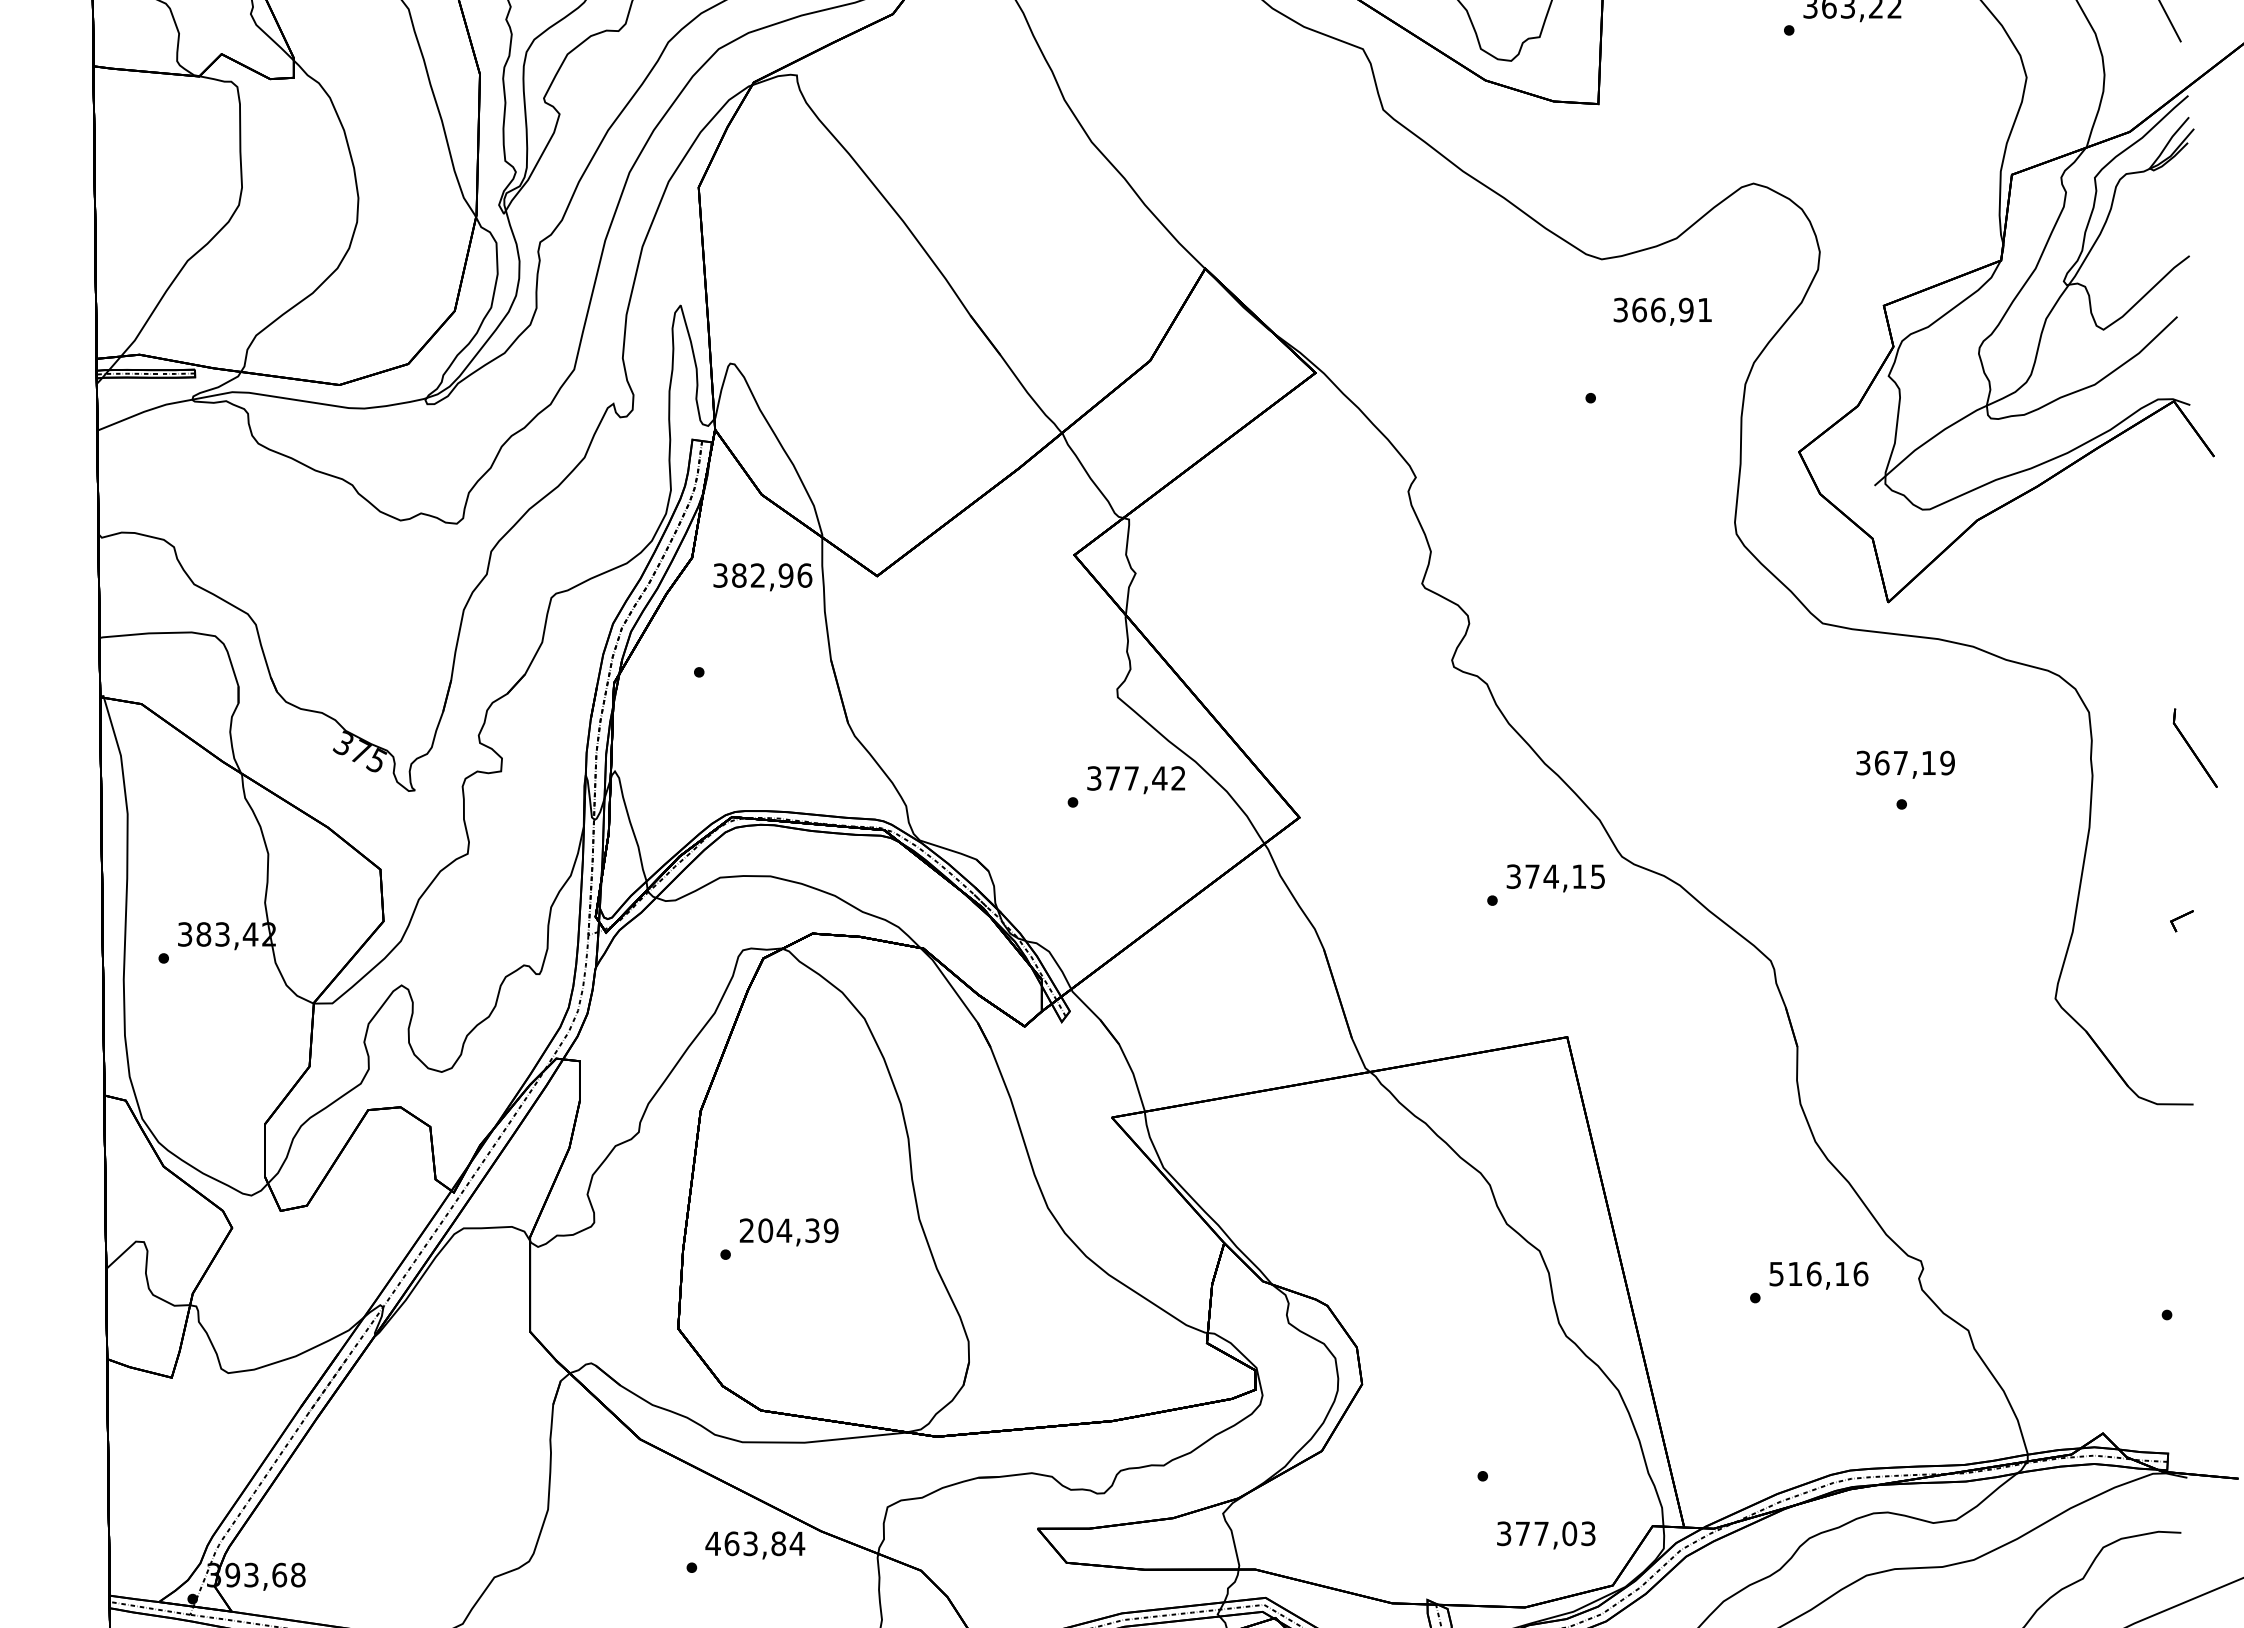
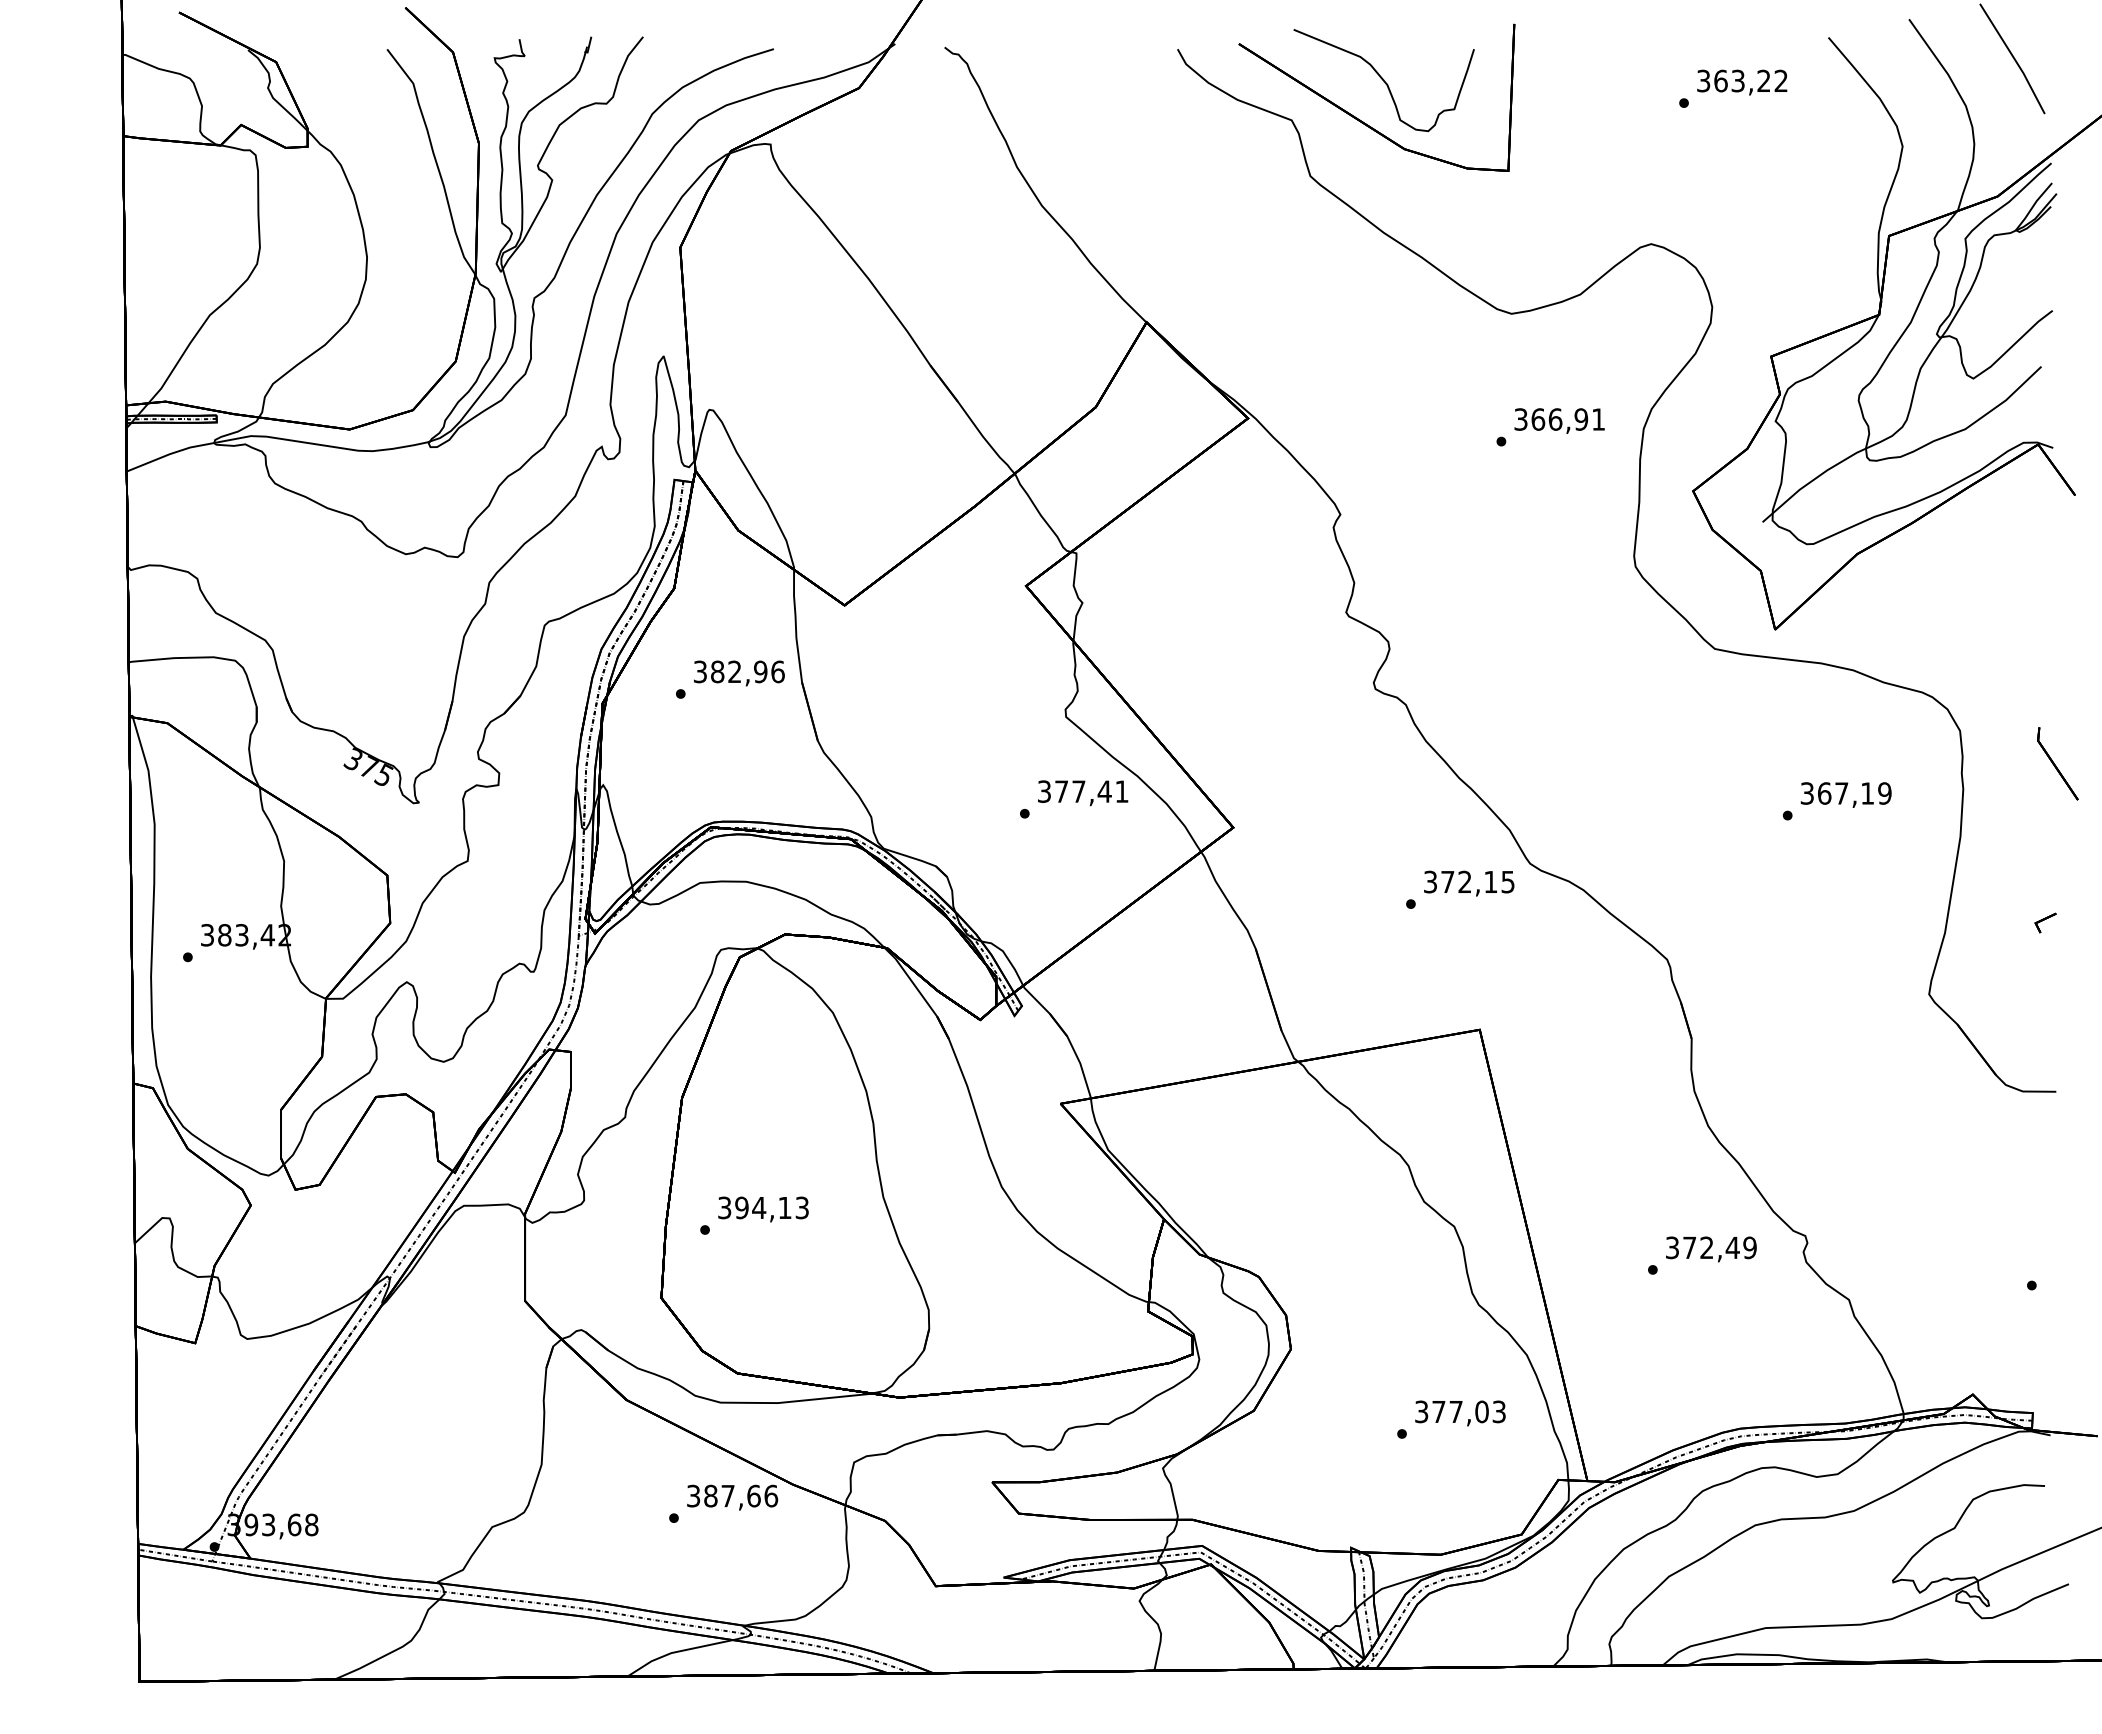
text: (1662, 311) -> (1559, 420), moved
text: (763, 577) -> (739, 673), moved
text: (1904, 764) -> (1845, 794), moved
text: (1178, 778) -> (1121, 791), 377,42 -> 377,41
text: (1550, 876) -> (1464, 881), 374,15 -> 372,15
text: (789, 1230) -> (763, 1207), 204,39 -> 394,13
text: (1819, 1273) -> (1711, 1247), 516,16 -> 372,49
text: (1546, 1535) -> (1460, 1413), moved
text: (755, 1543) -> (732, 1495), 463,84 -> 387,66

